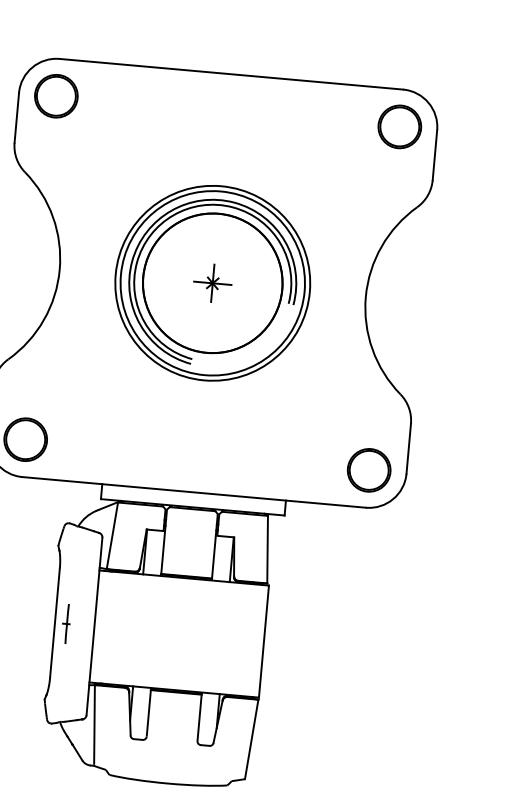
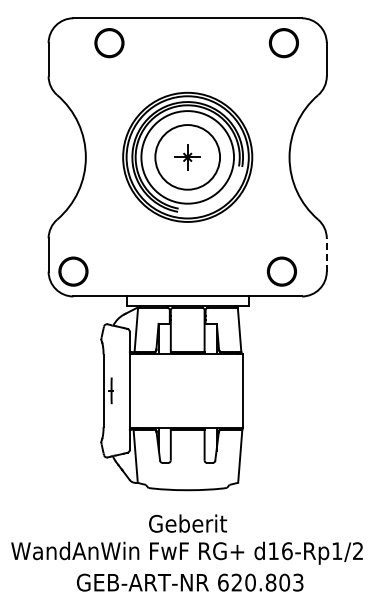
part: (56, 96) -> (109, 43), moved
part: (399, 127) -> (283, 43), moved
circle: (212, 283) -> (187, 157), size x0.7
line: (408, 449) -> (326, 255), solid -> dashed
part: (368, 470) -> (281, 271), moved

